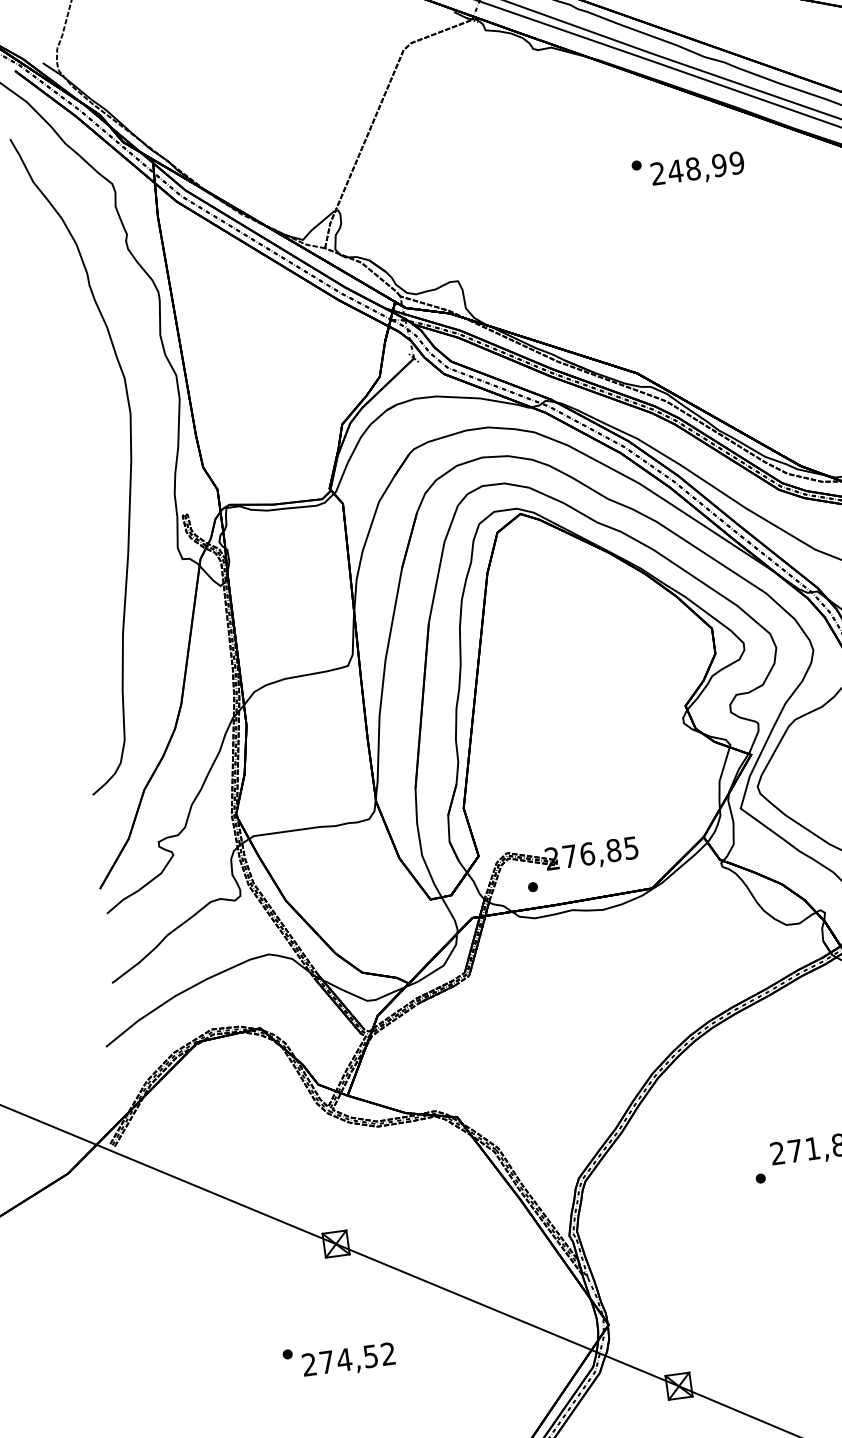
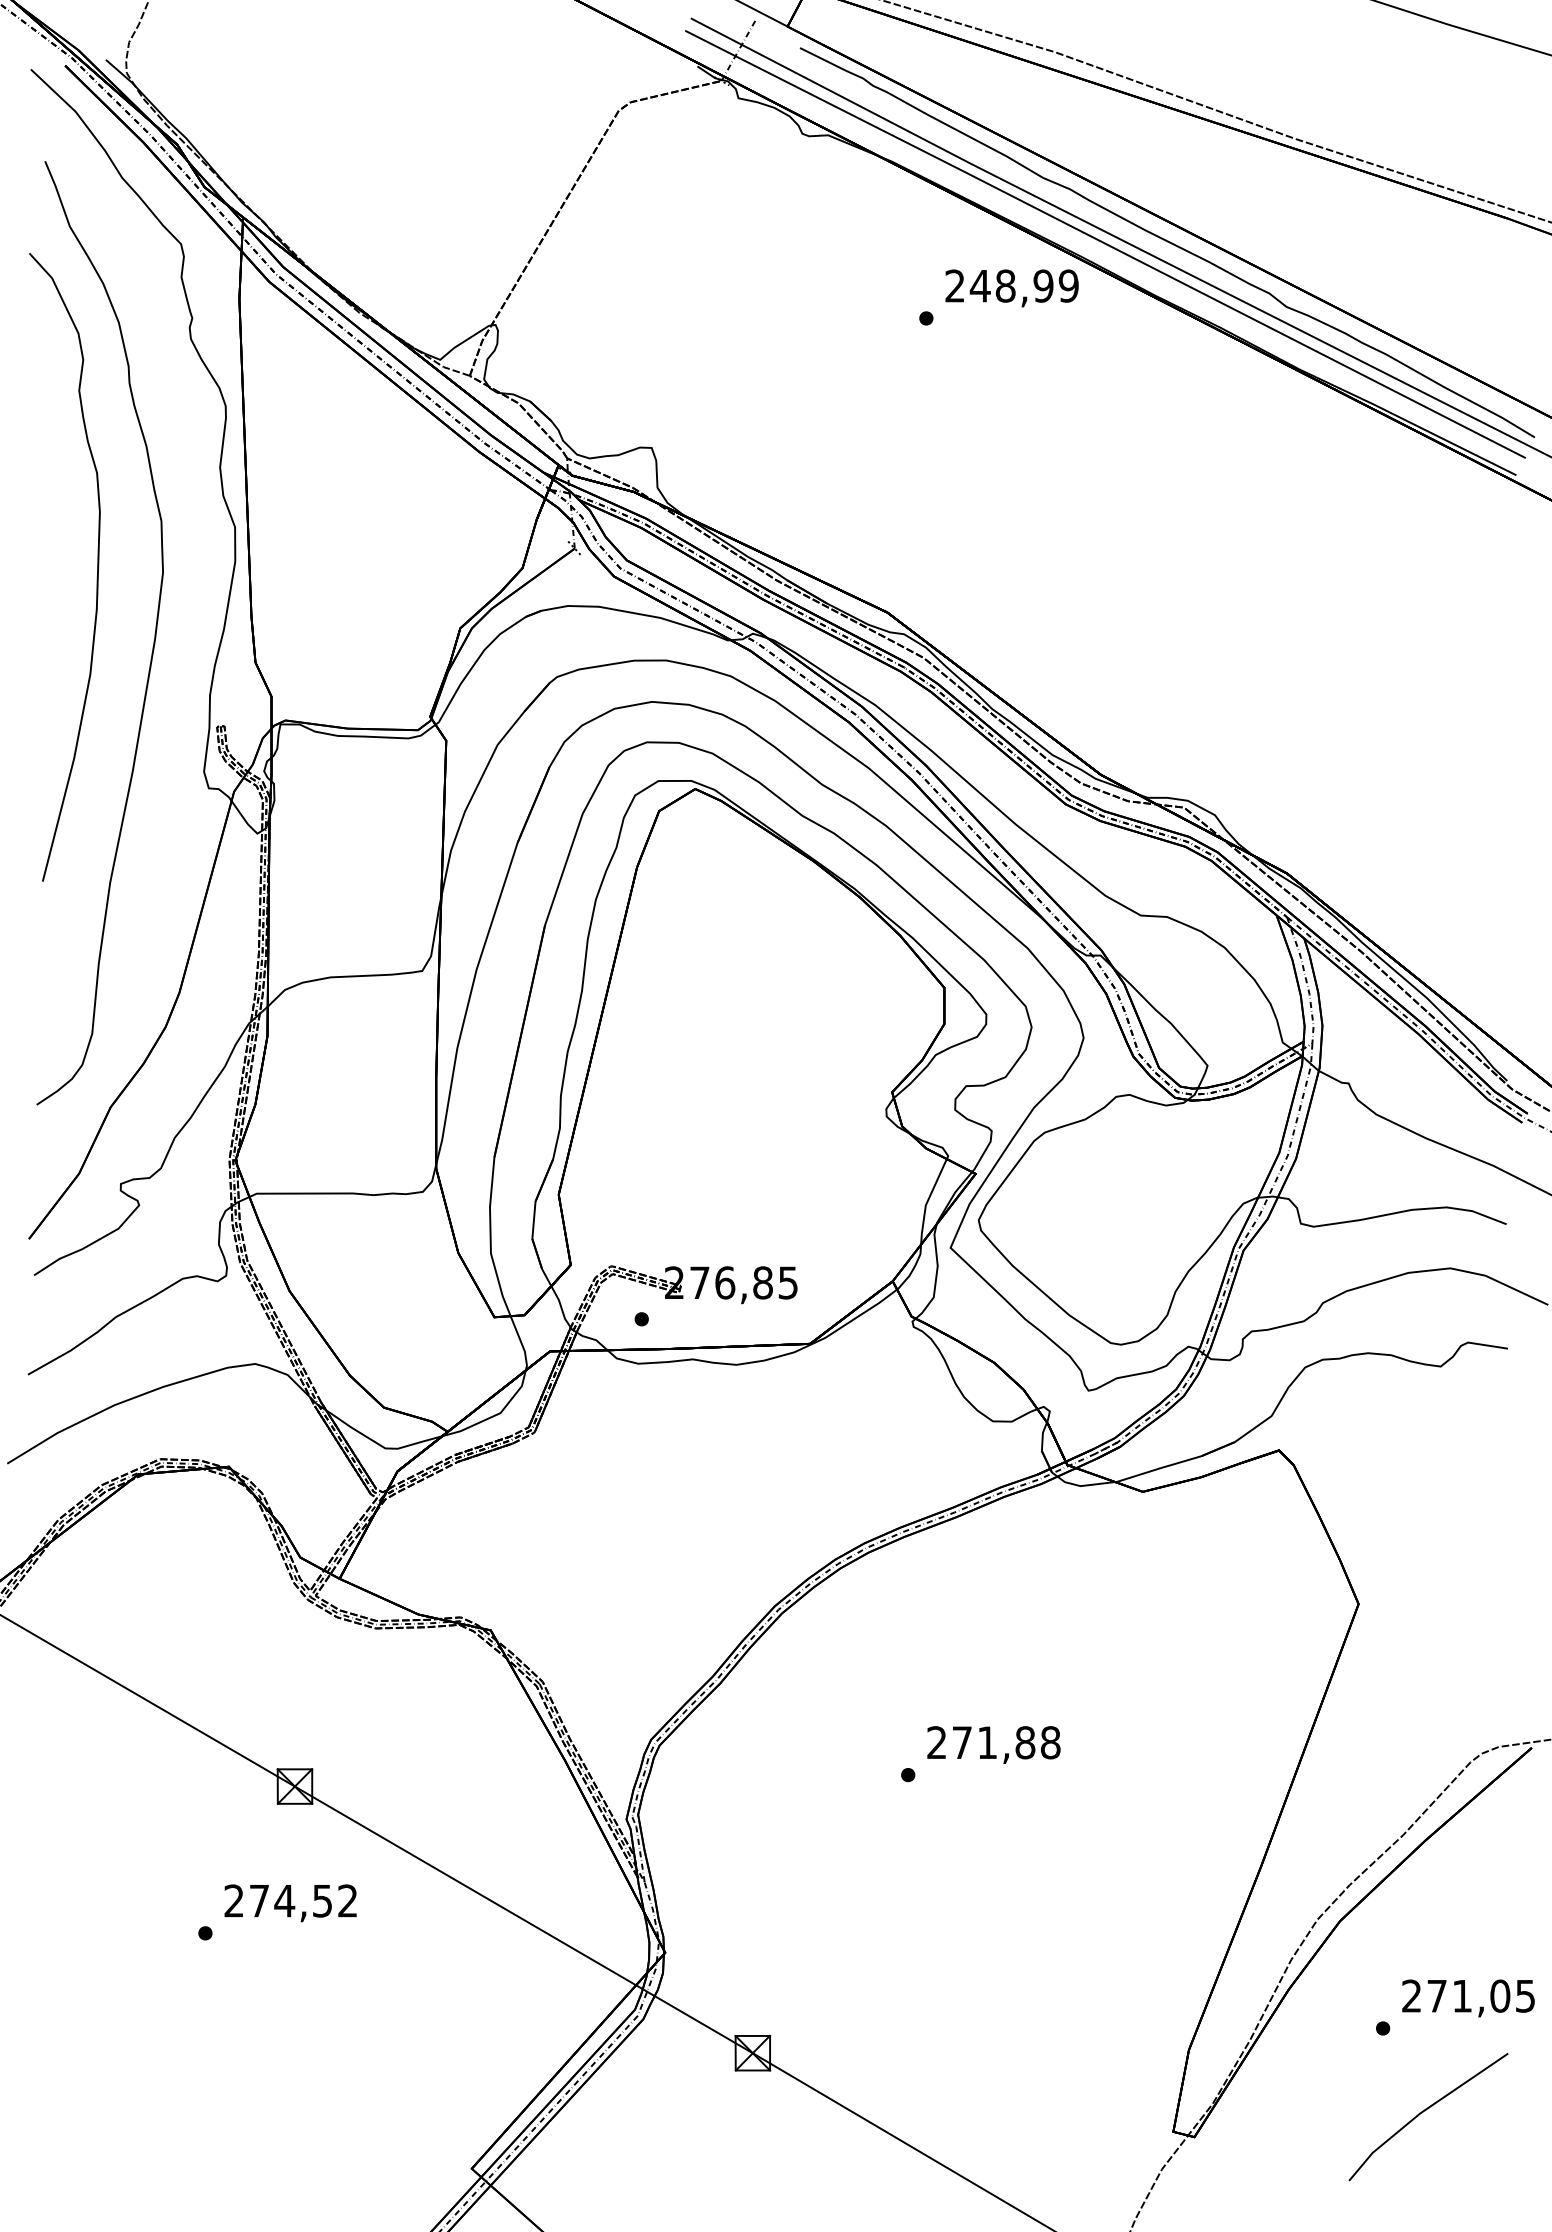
text: (697, 170) -> (1011, 288), moved
curve: (84, 416) -> (97, 567), added
text: (348, 1361) -> (290, 1903), moved

